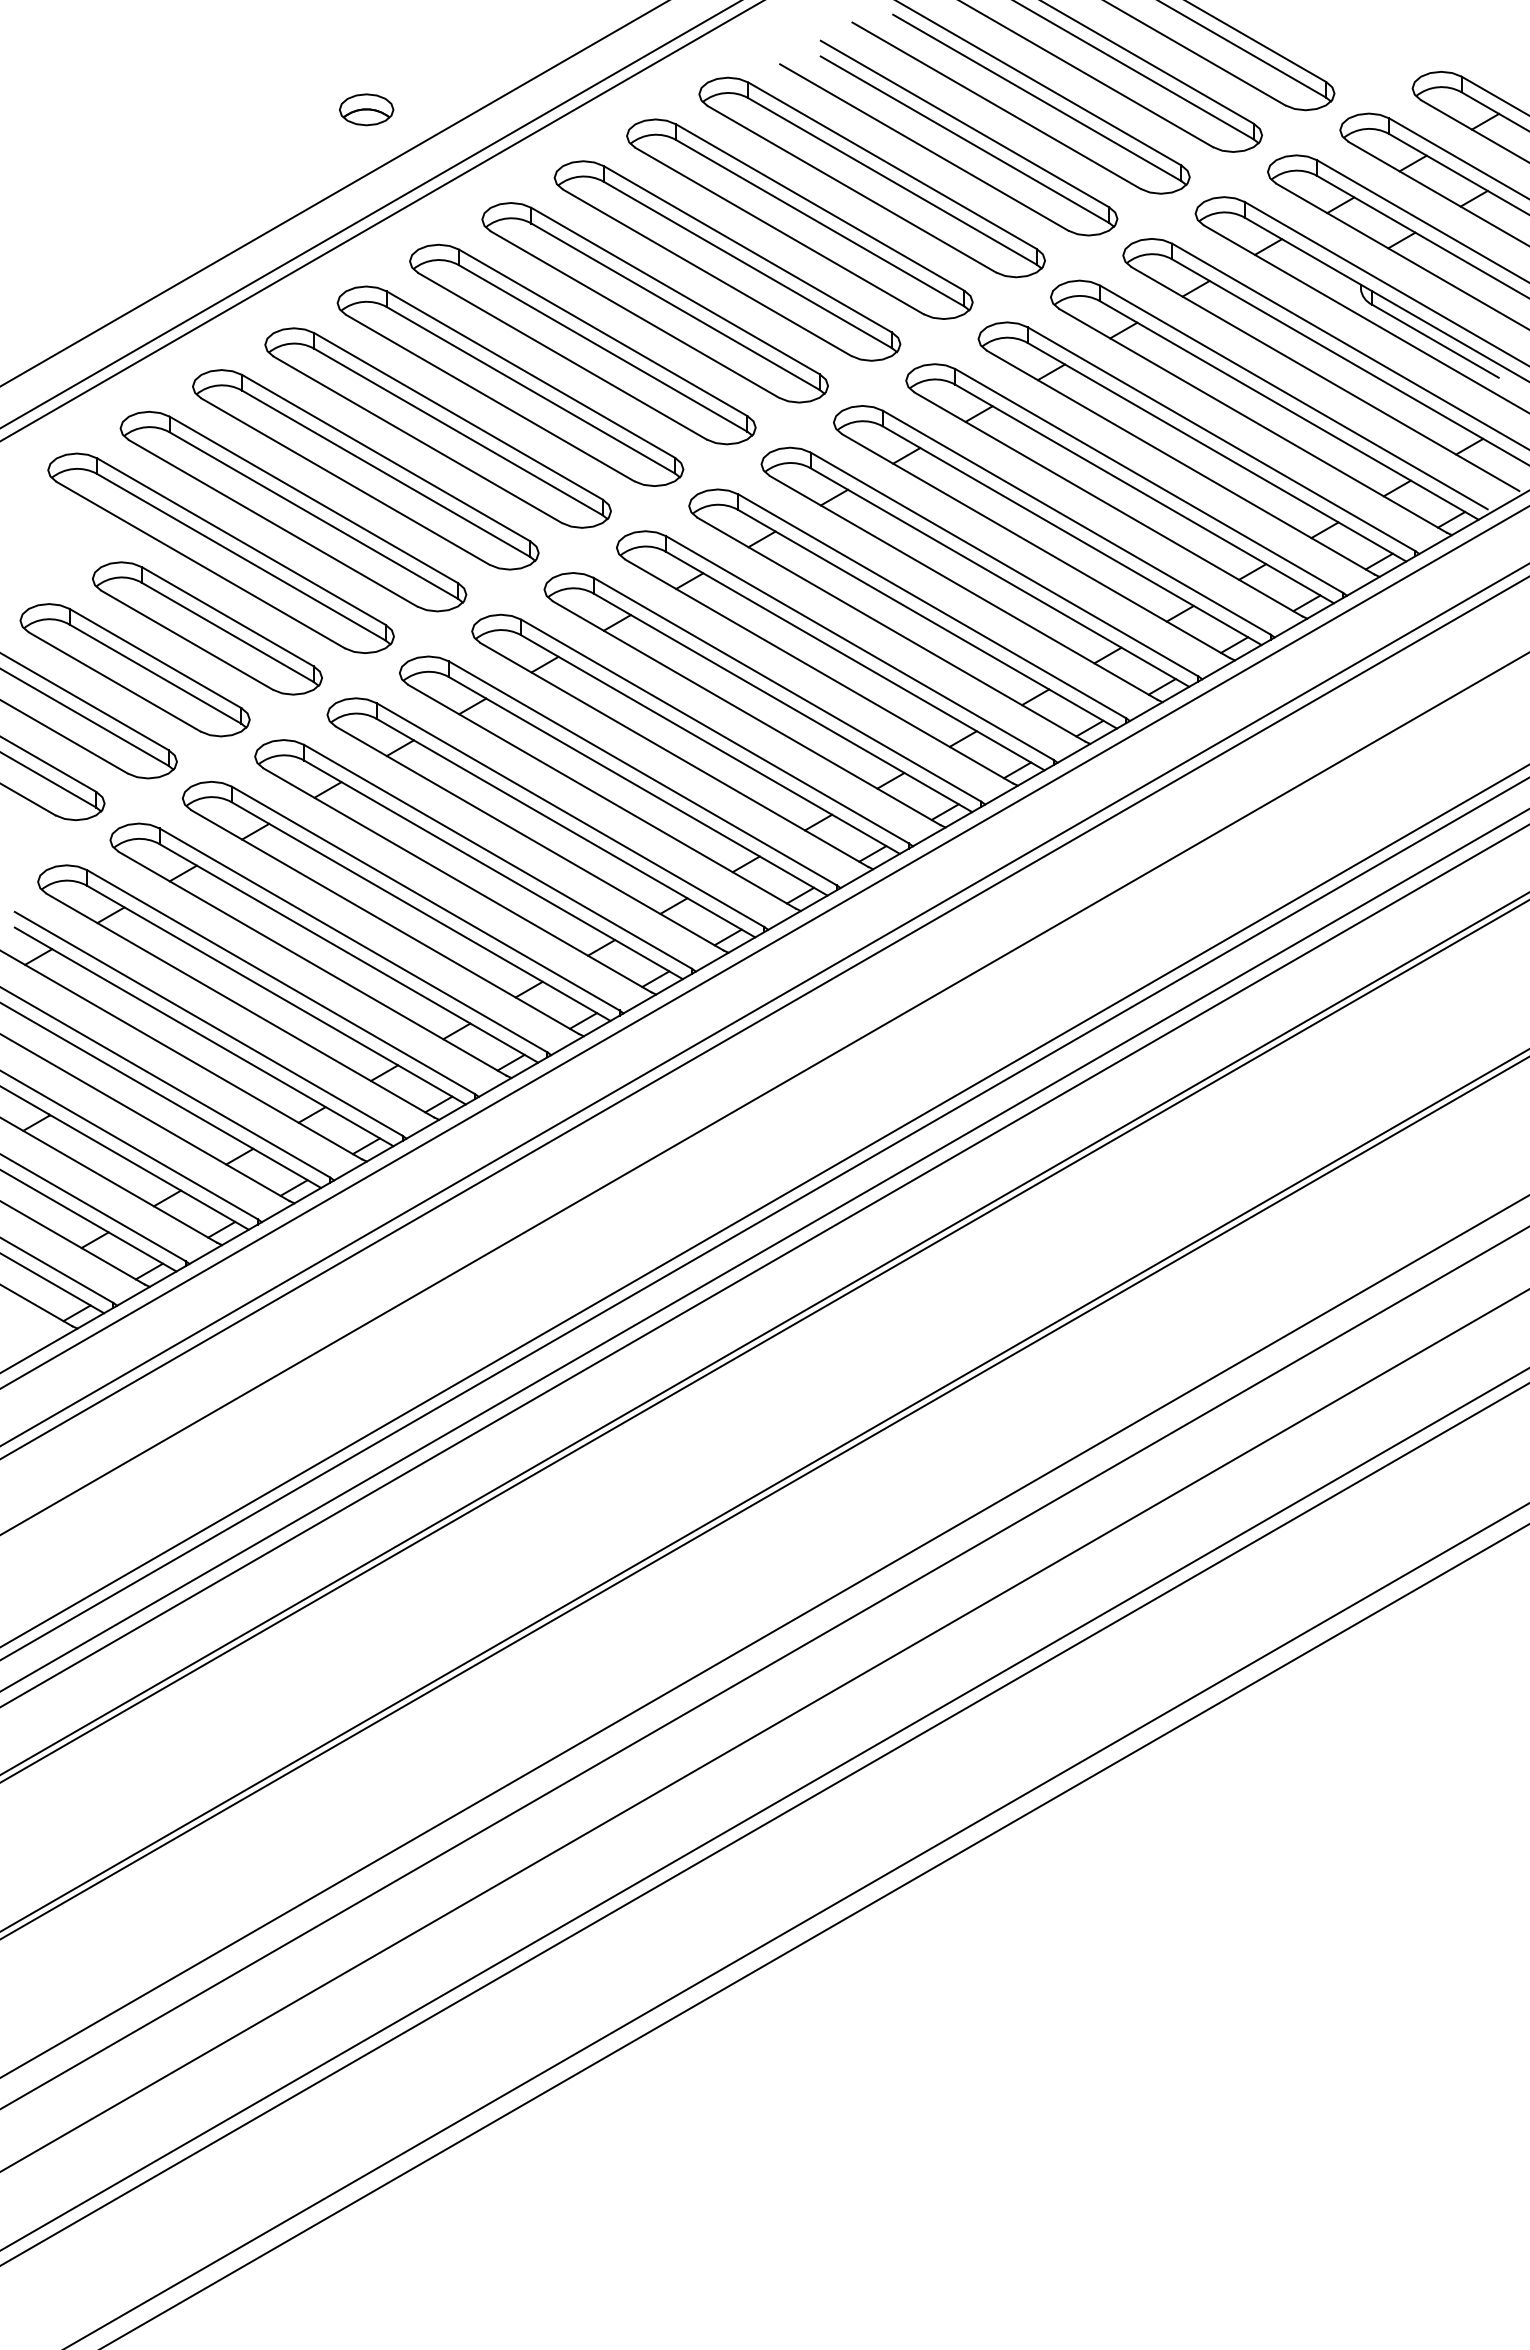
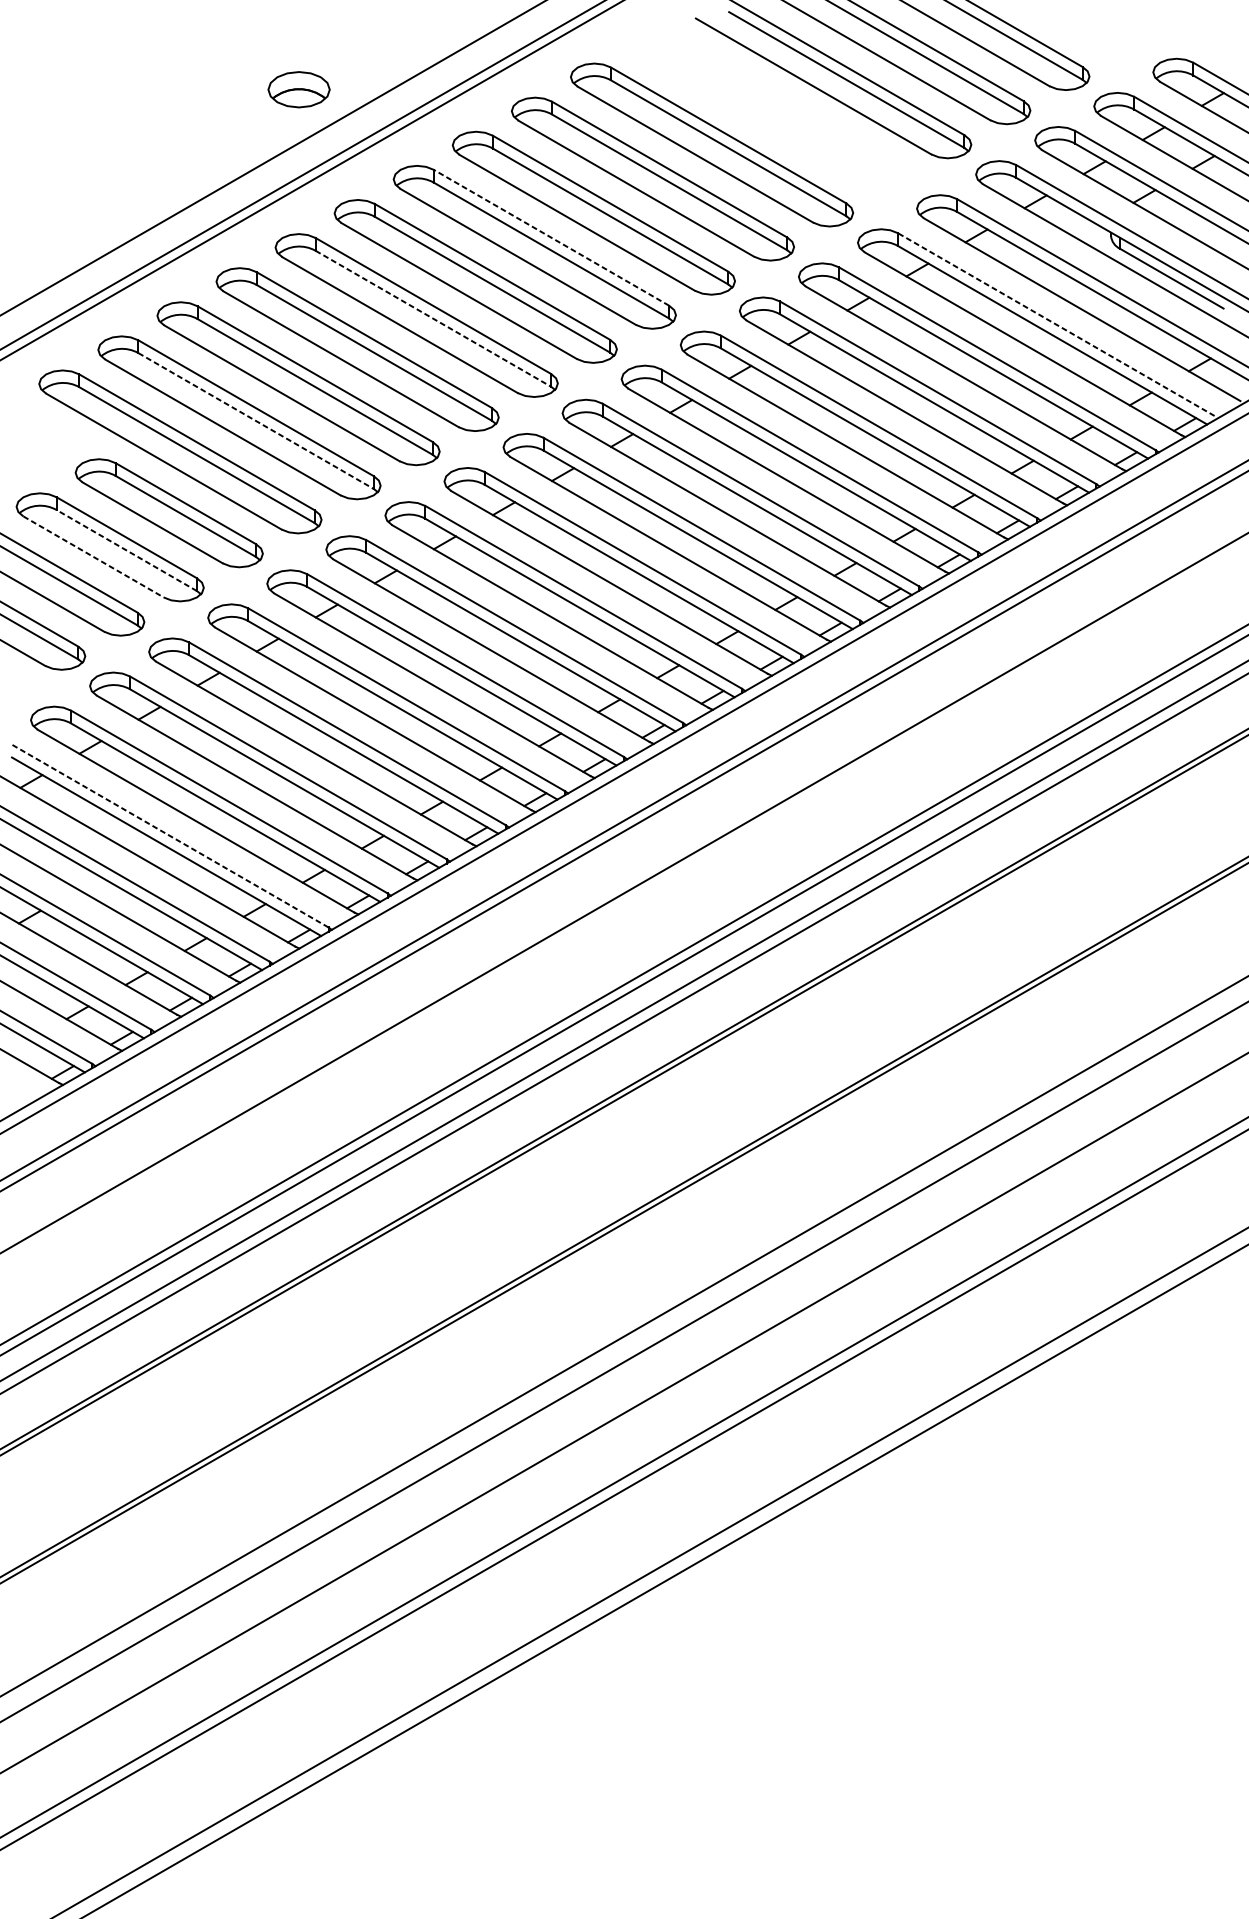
part: (366, 109) -> (299, 89), size x1.4
part: (948, 137) -> (774, 112), removed
line: (675, 290) -> (551, 237), solid -> dashed
line: (531, 390) -> (433, 318), solid -> dashed
line: (1293, 397) -> (1056, 324), solid -> dashed
line: (314, 515) -> (256, 421), solid -> dashed
line: (155, 673) -> (126, 550), solid -> dashed
line: (115, 682) -> (94, 557), solid -> dashed
line: (208, 1023) -> (170, 835), solid -> dashed

